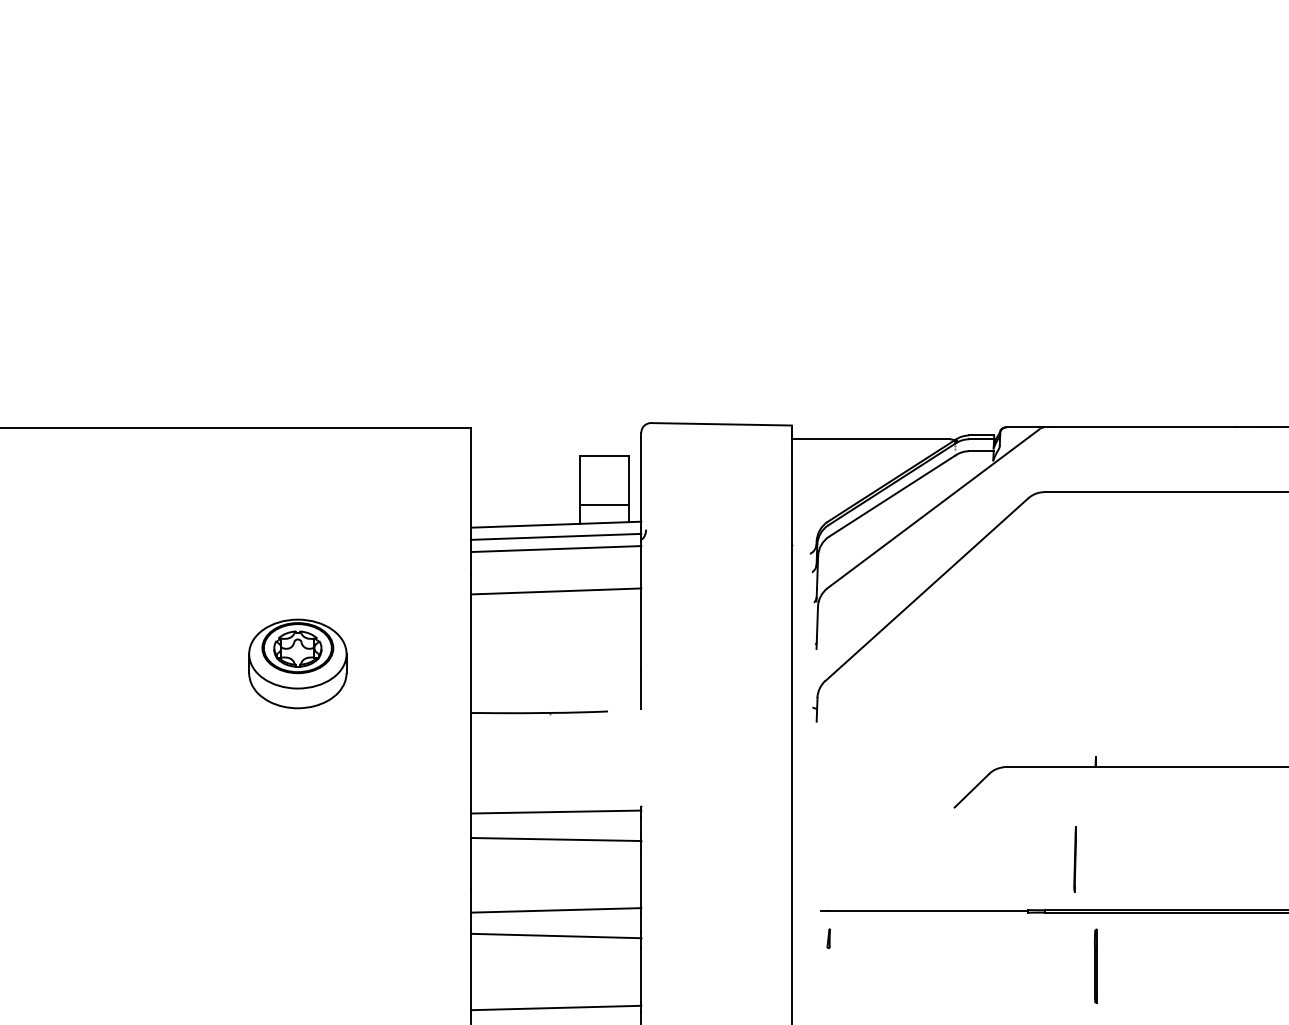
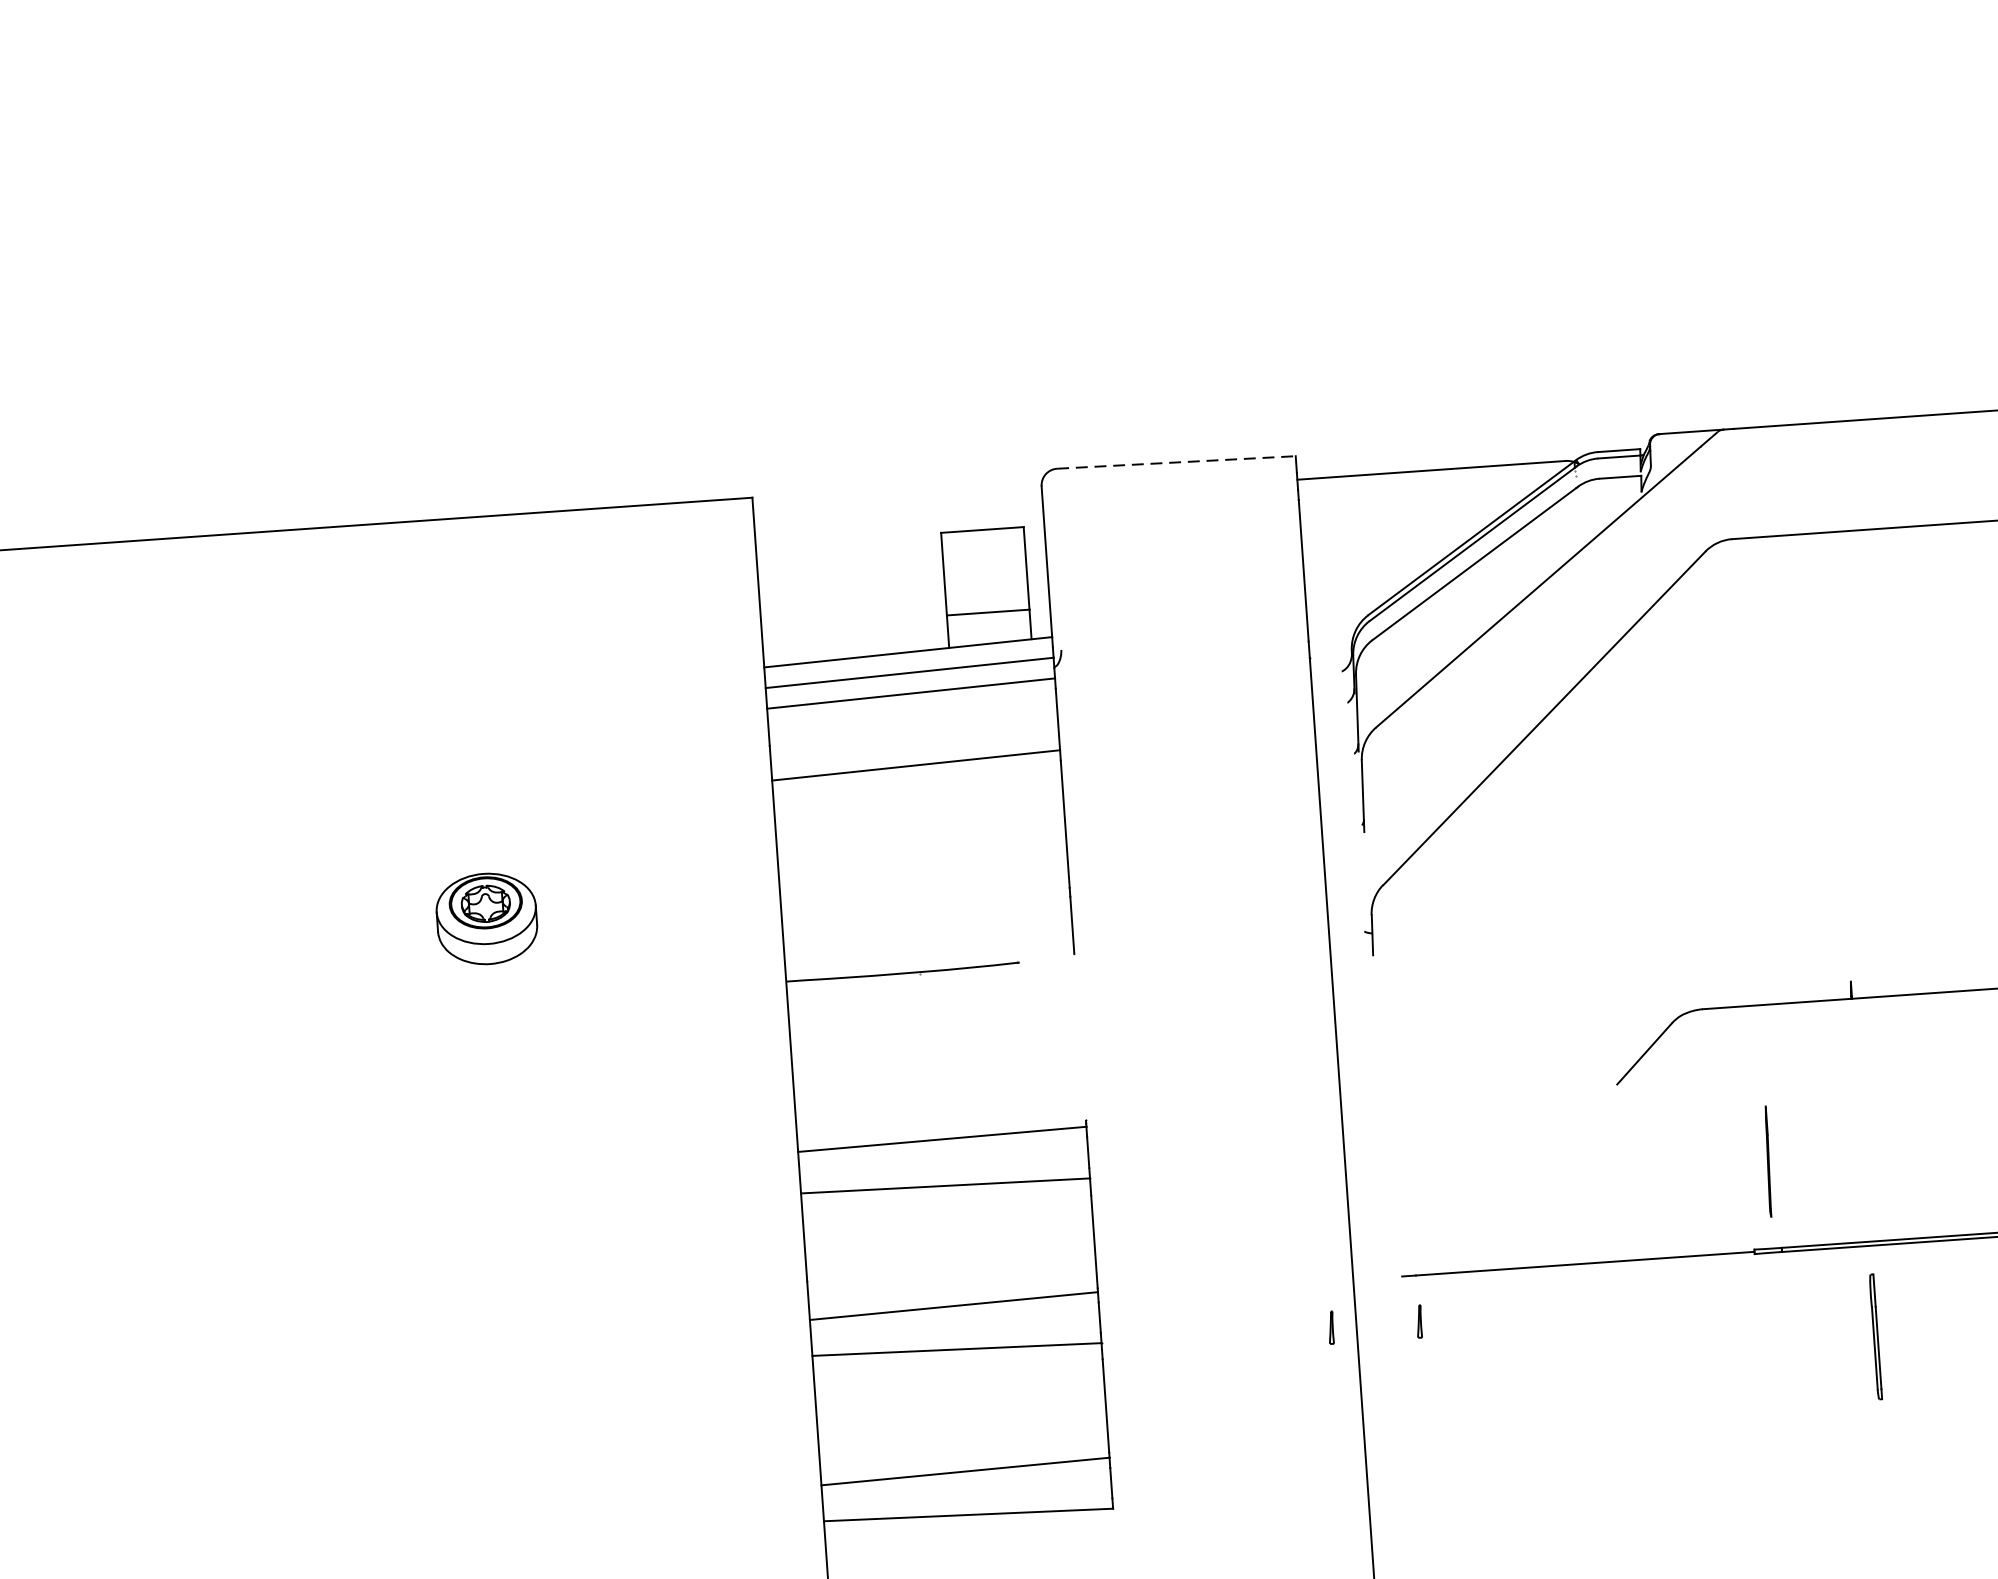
line: (721, 424) -> (1176, 462), solid -> dashed
part: (297, 663) -> (486, 918), size x0.6
line: (1074, 859) -> (1767, 1162), moved
line: (776, 938) -> (1330, 1327), added

